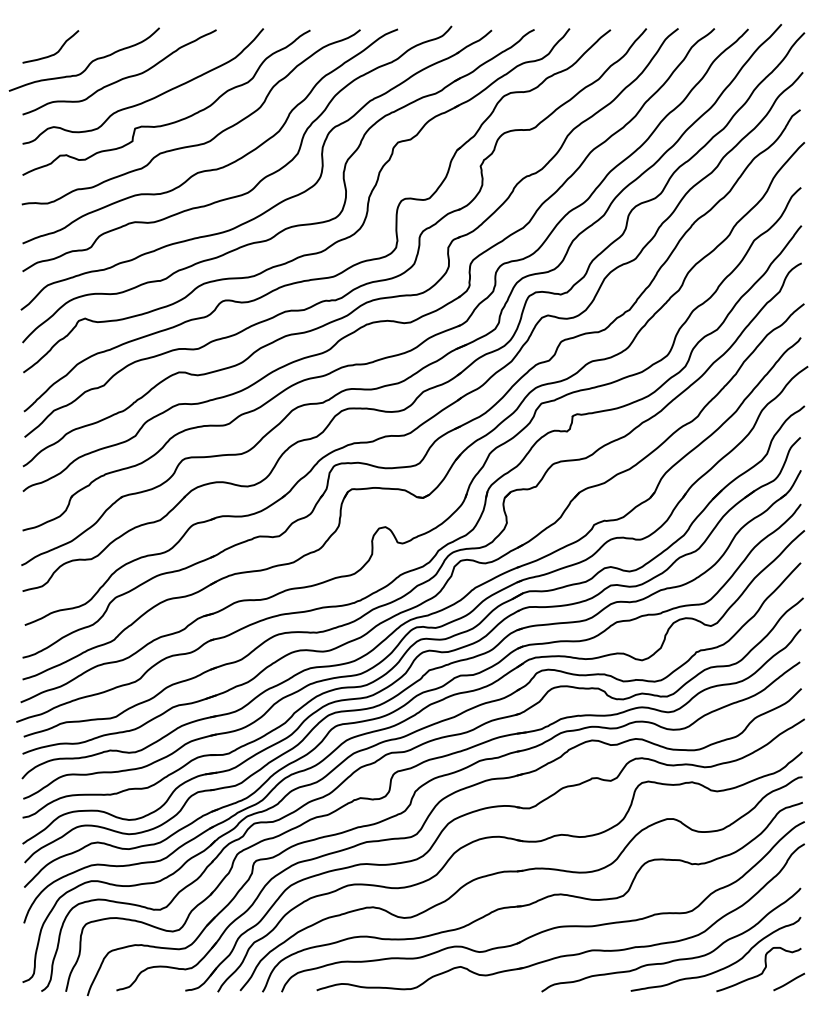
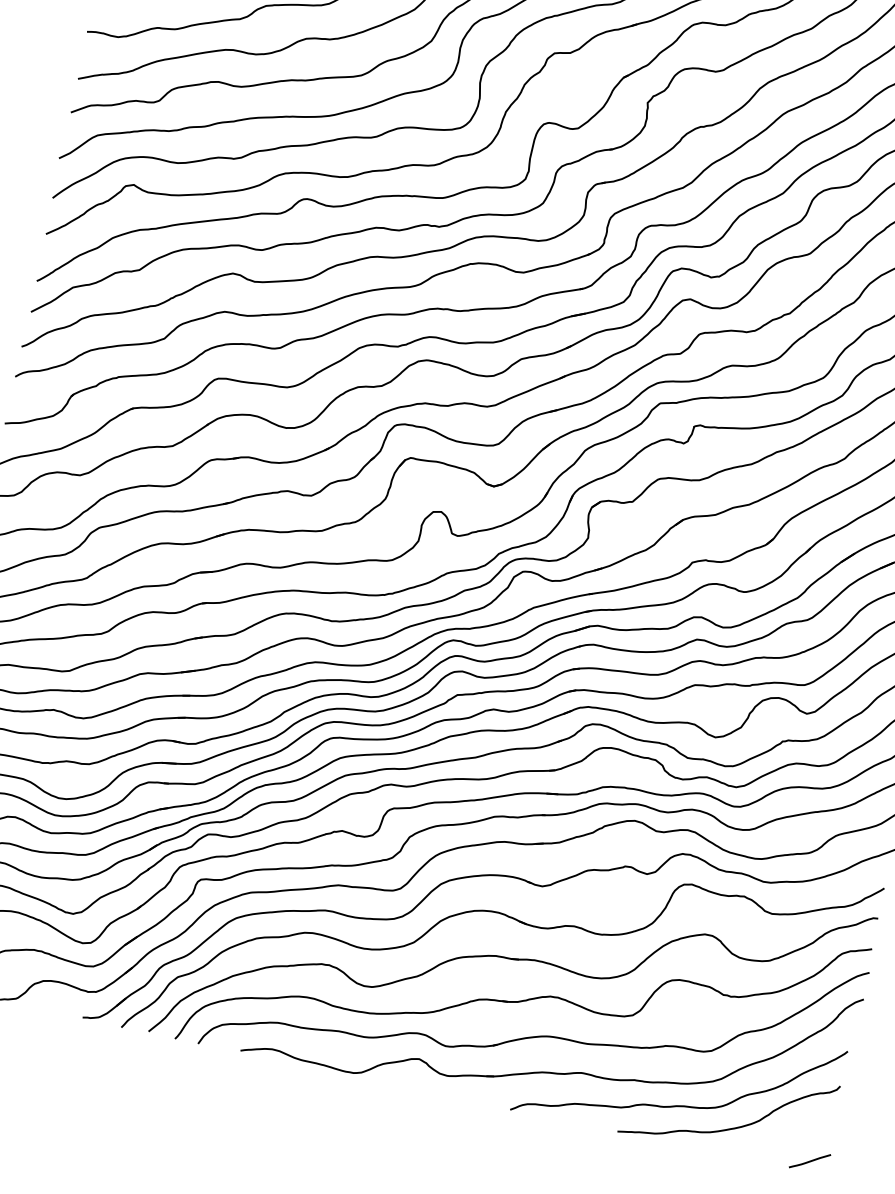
curve: (762, 970) -> (780, 1140), removed

